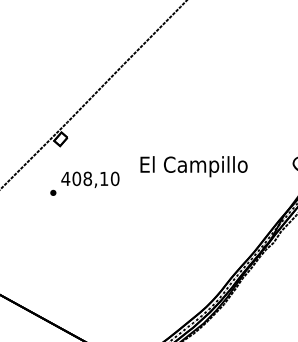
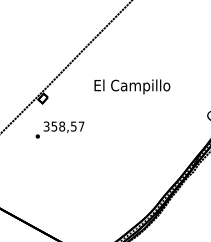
text: (194, 166) -> (132, 86), moved
text: (89, 178) -> (63, 126), 408,10 -> 358,57

